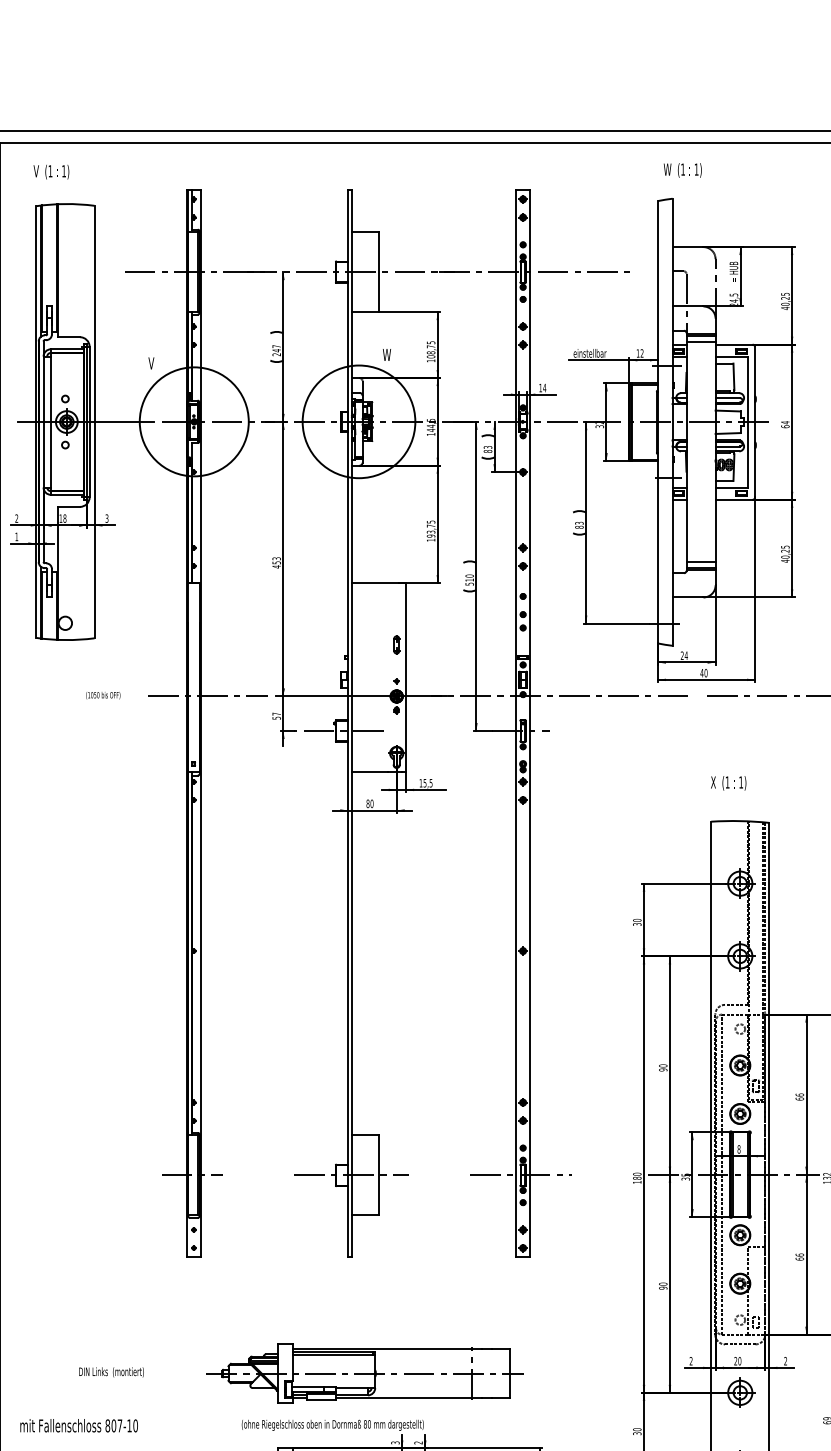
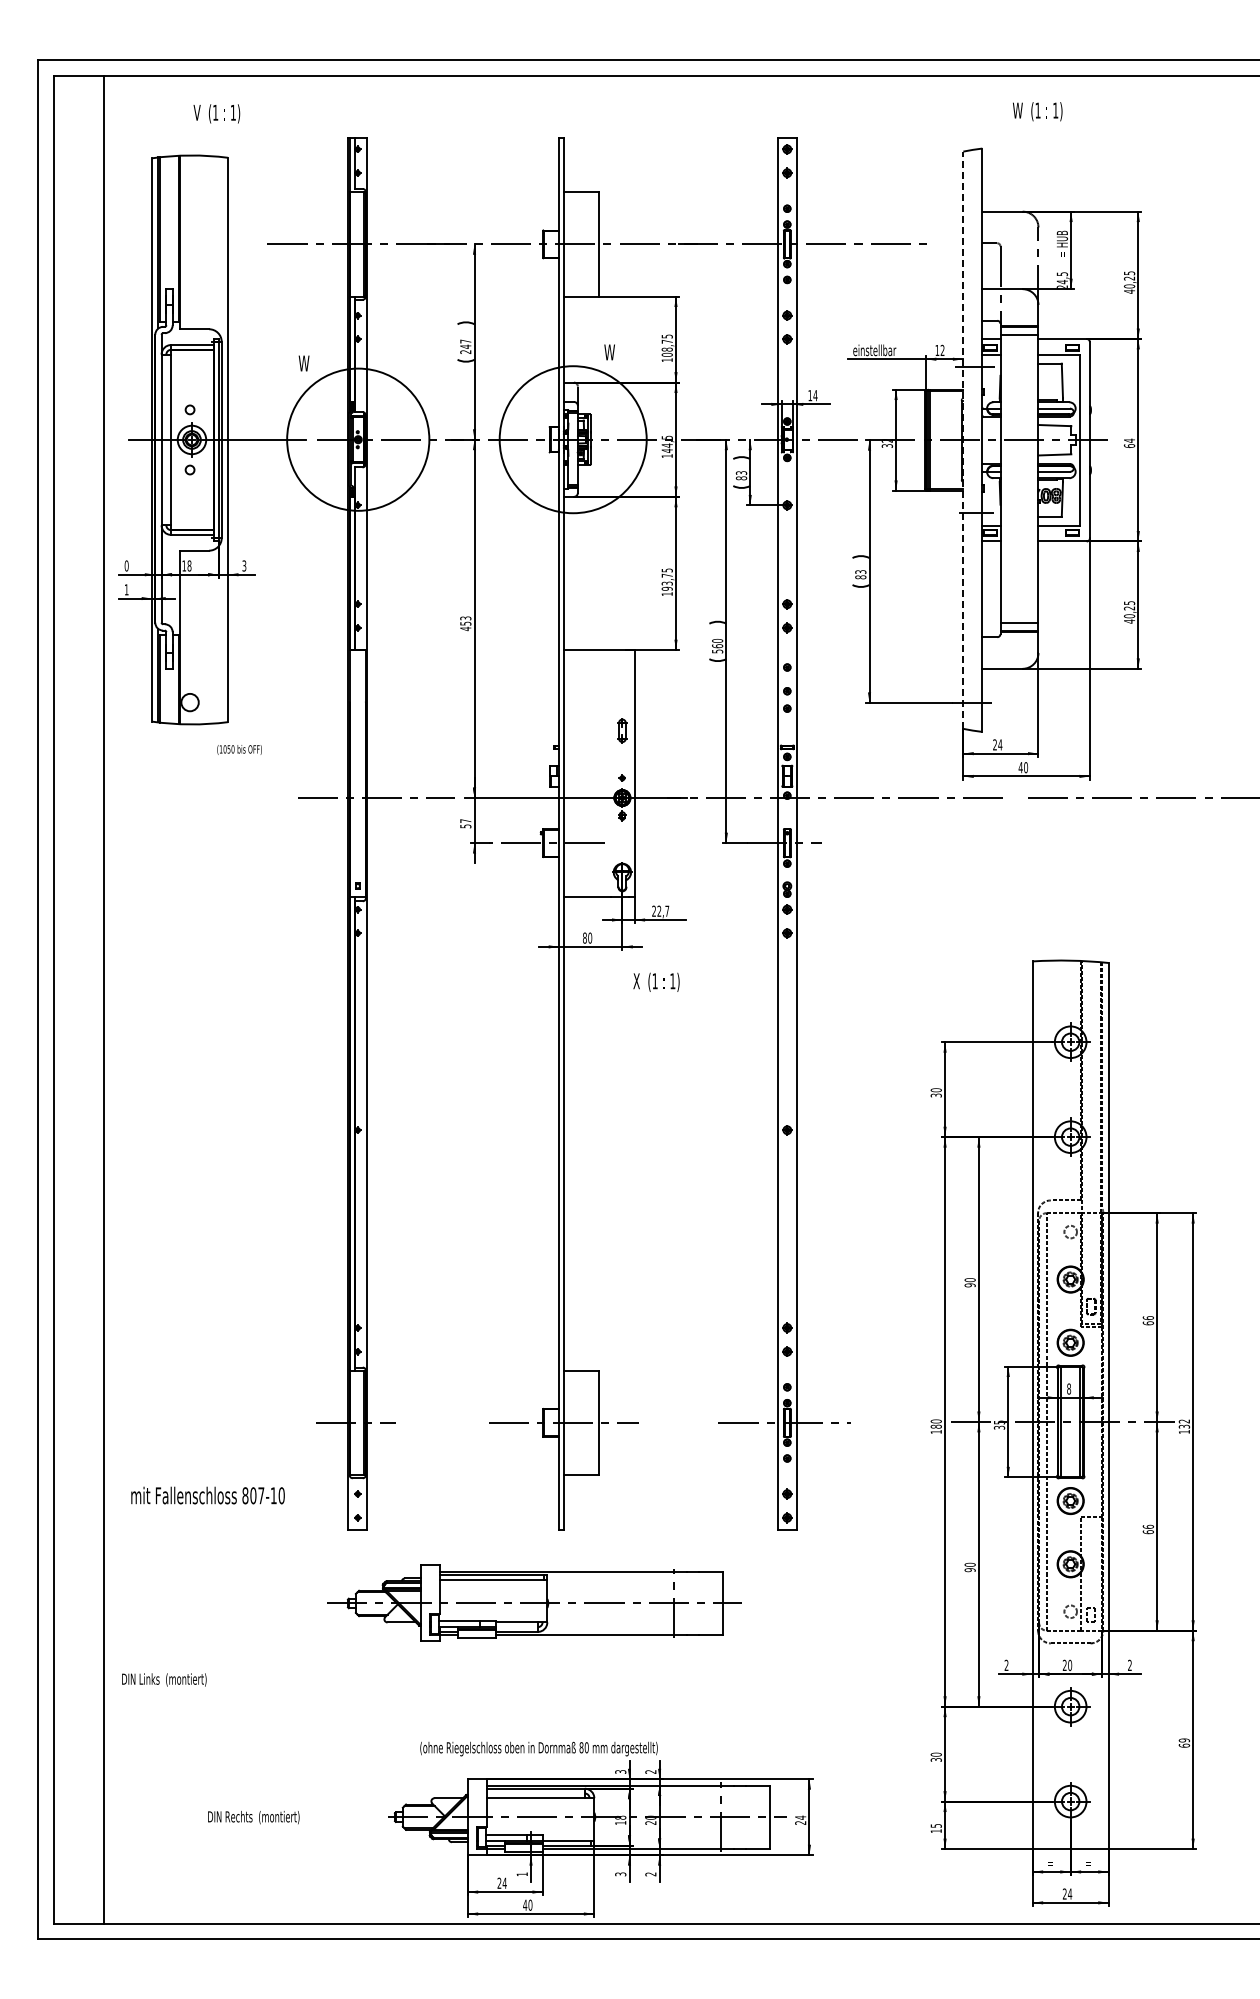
text: (682, 170) -> (1037, 111), moved
text: (51, 171) -> (216, 113), moved
text: (152, 363) -> (303, 363), V -> W
line: (658, 422) -> (963, 440), solid -> dashed
text: (16, 518) -> (126, 565), 2 -> 0
text: (469, 580) -> (717, 646), 510 -> 560
text: (103, 695) -> (239, 749), moved
text: (425, 782) -> (660, 910), 15,5 -> 22,7
text: (728, 782) -> (656, 981), moved
text: (111, 1372) -> (164, 1679), moved
part: (365, 1372) -> (534, 1602), moved
text: (78, 1425) -> (207, 1495), moved

